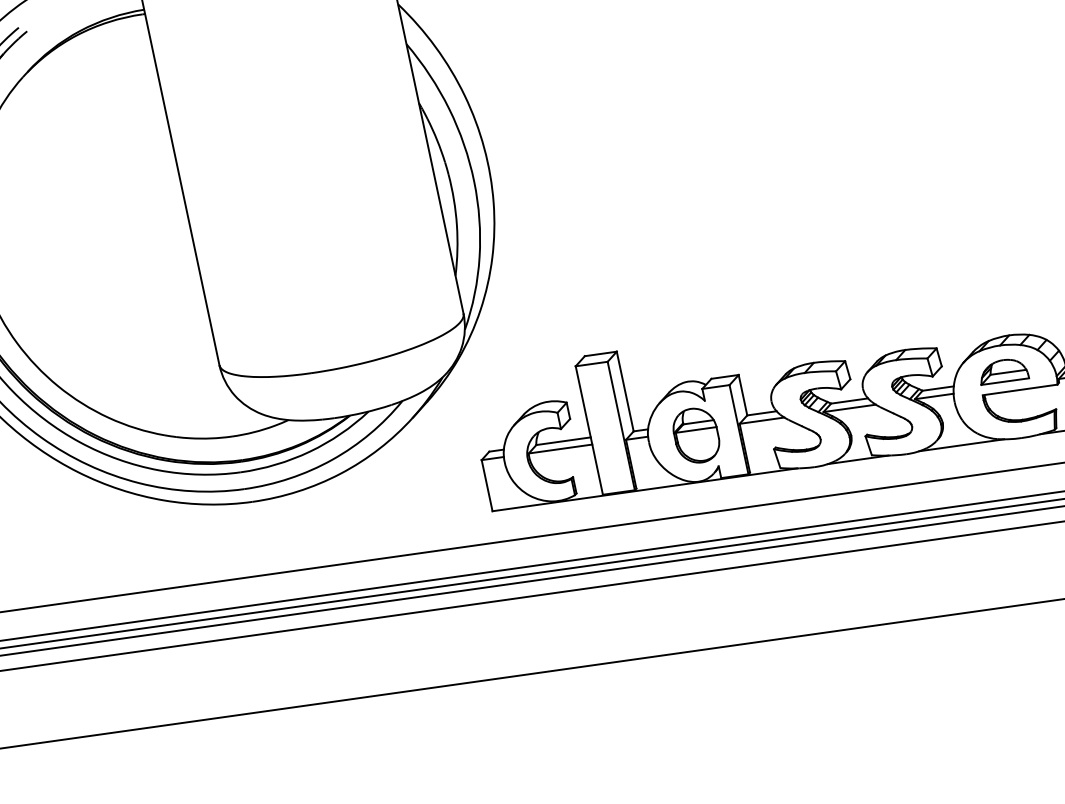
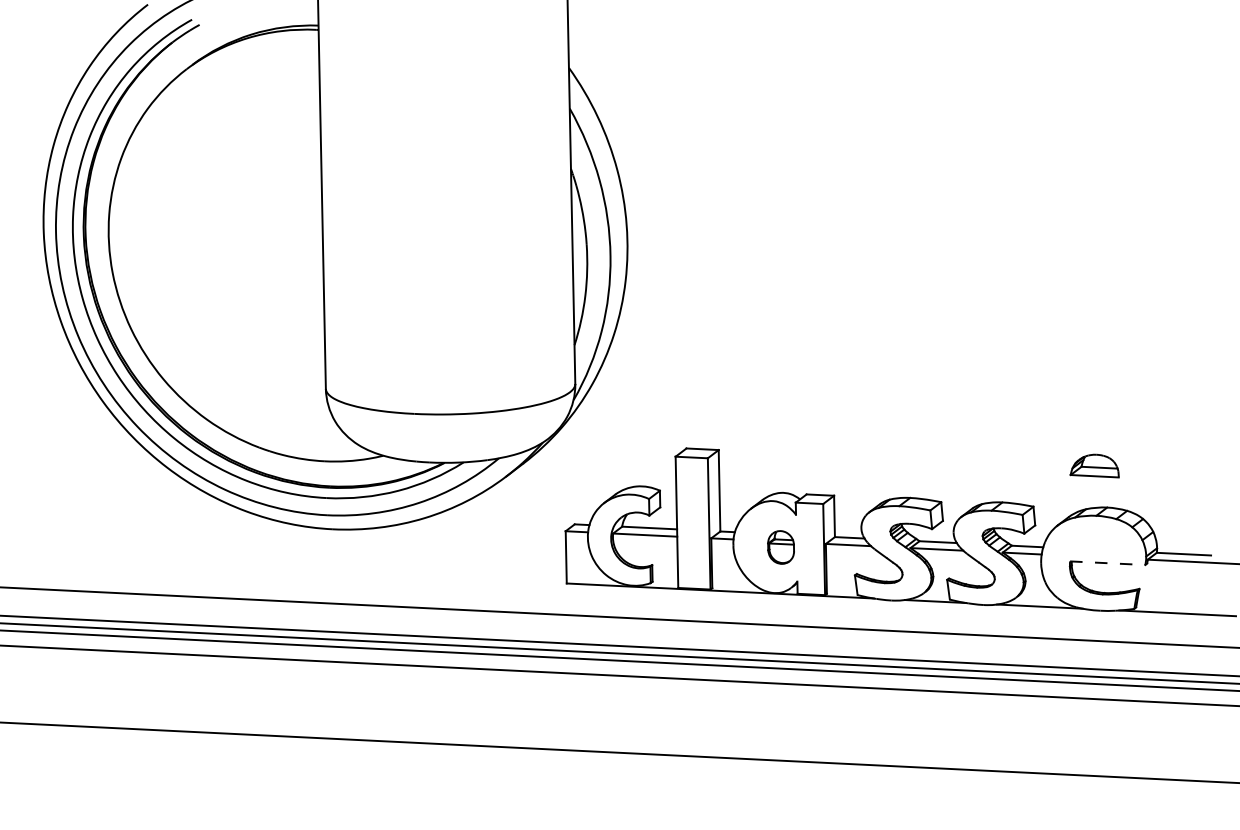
part: (1003, 371) -> (1094, 465), moved
line: (1019, 390) -> (1107, 563), solid -> dashed
part: (695, 435) -> (780, 547), size x0.6

